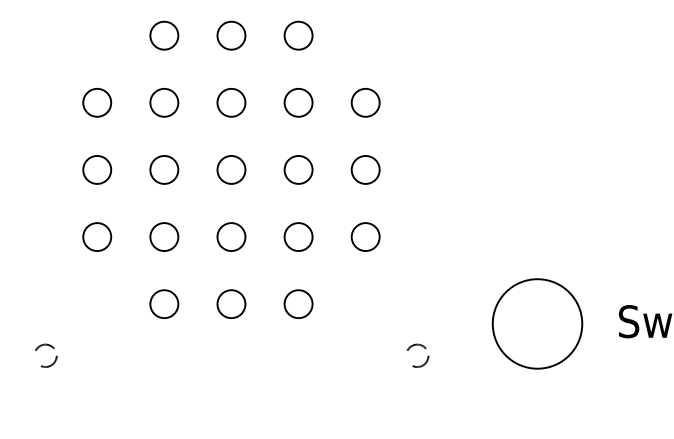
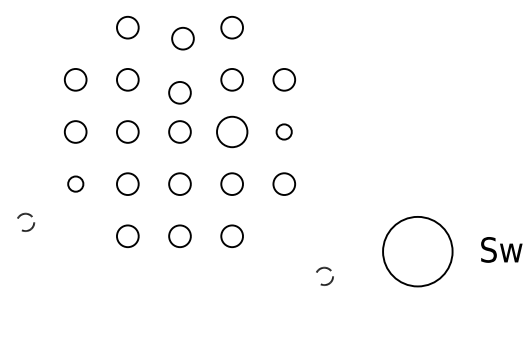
circle: (230, 35) -> (182, 38), moved
circle: (230, 102) -> (179, 92), moved
circle: (297, 169) -> (231, 131), size x1.4
circle: (364, 169) -> (283, 131), size x0.7
circle: (96, 236) -> (75, 183), size x0.7
circle: (46, 354) -> (26, 221), moved

